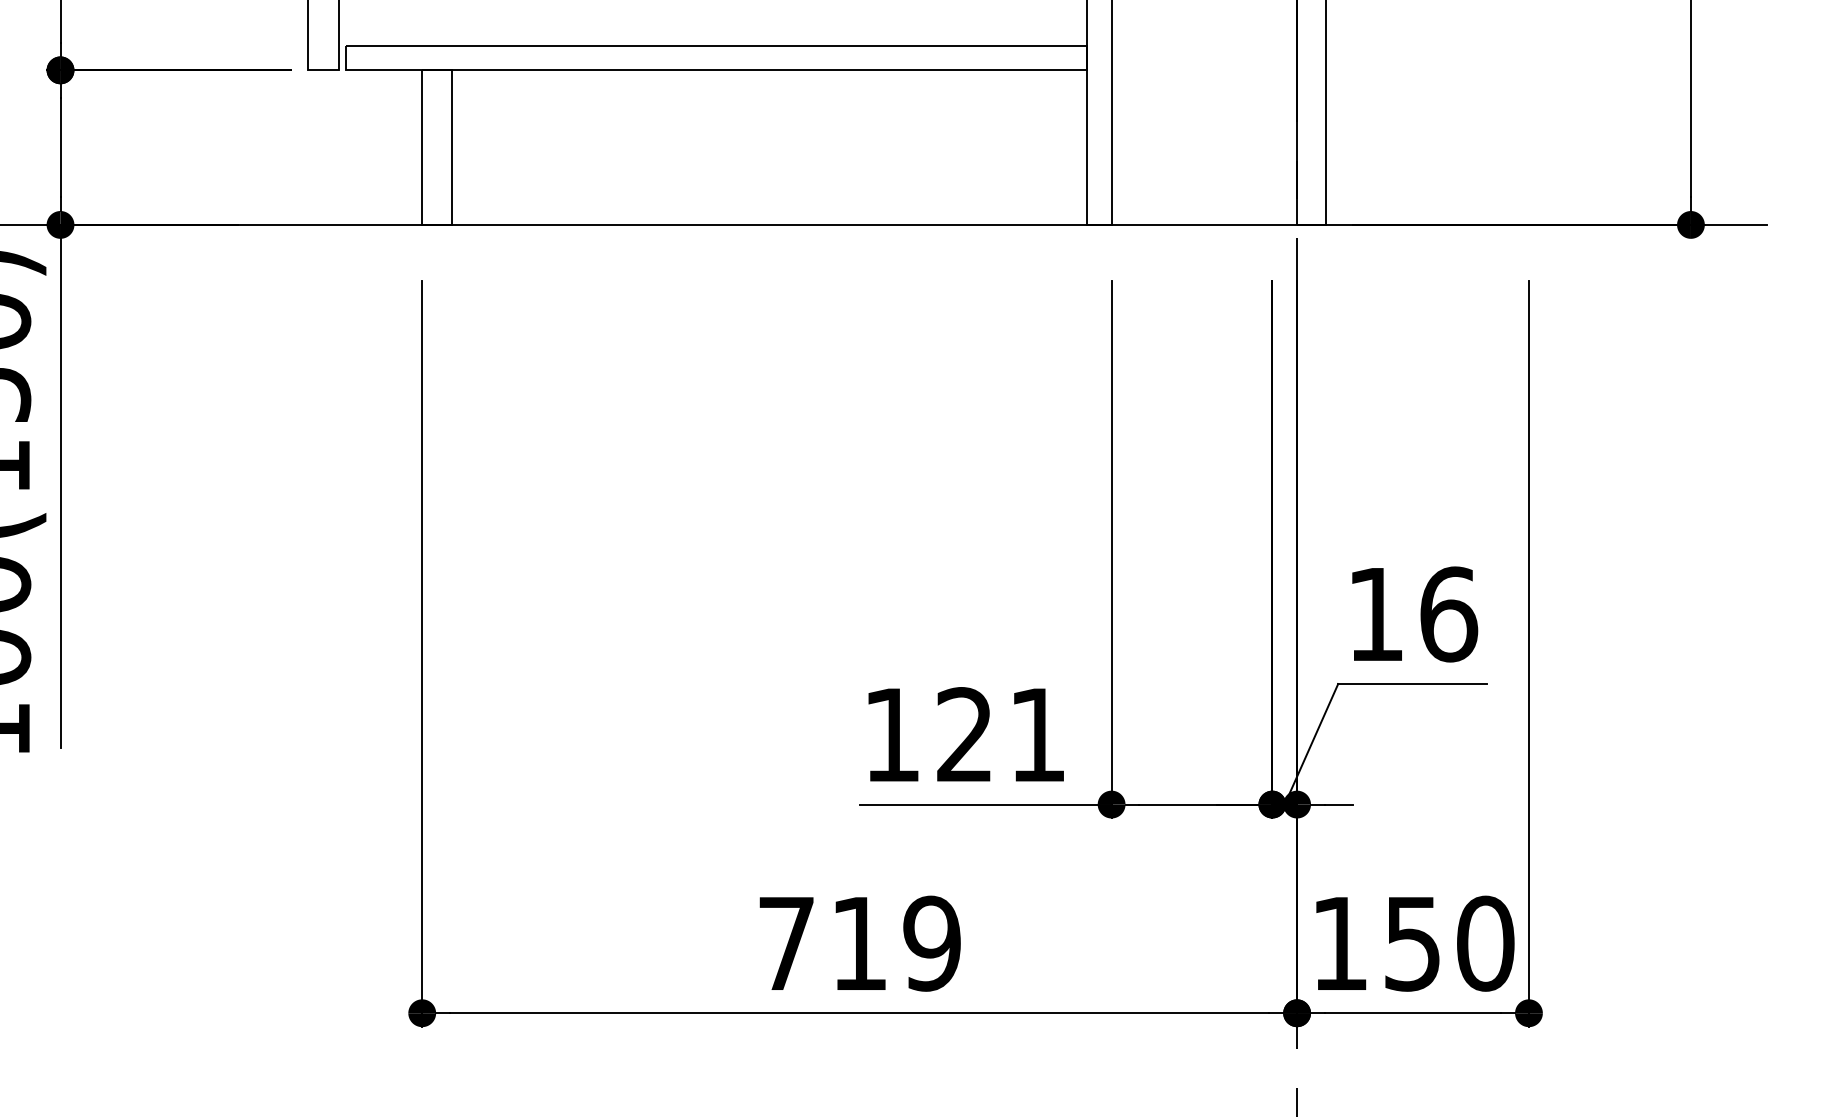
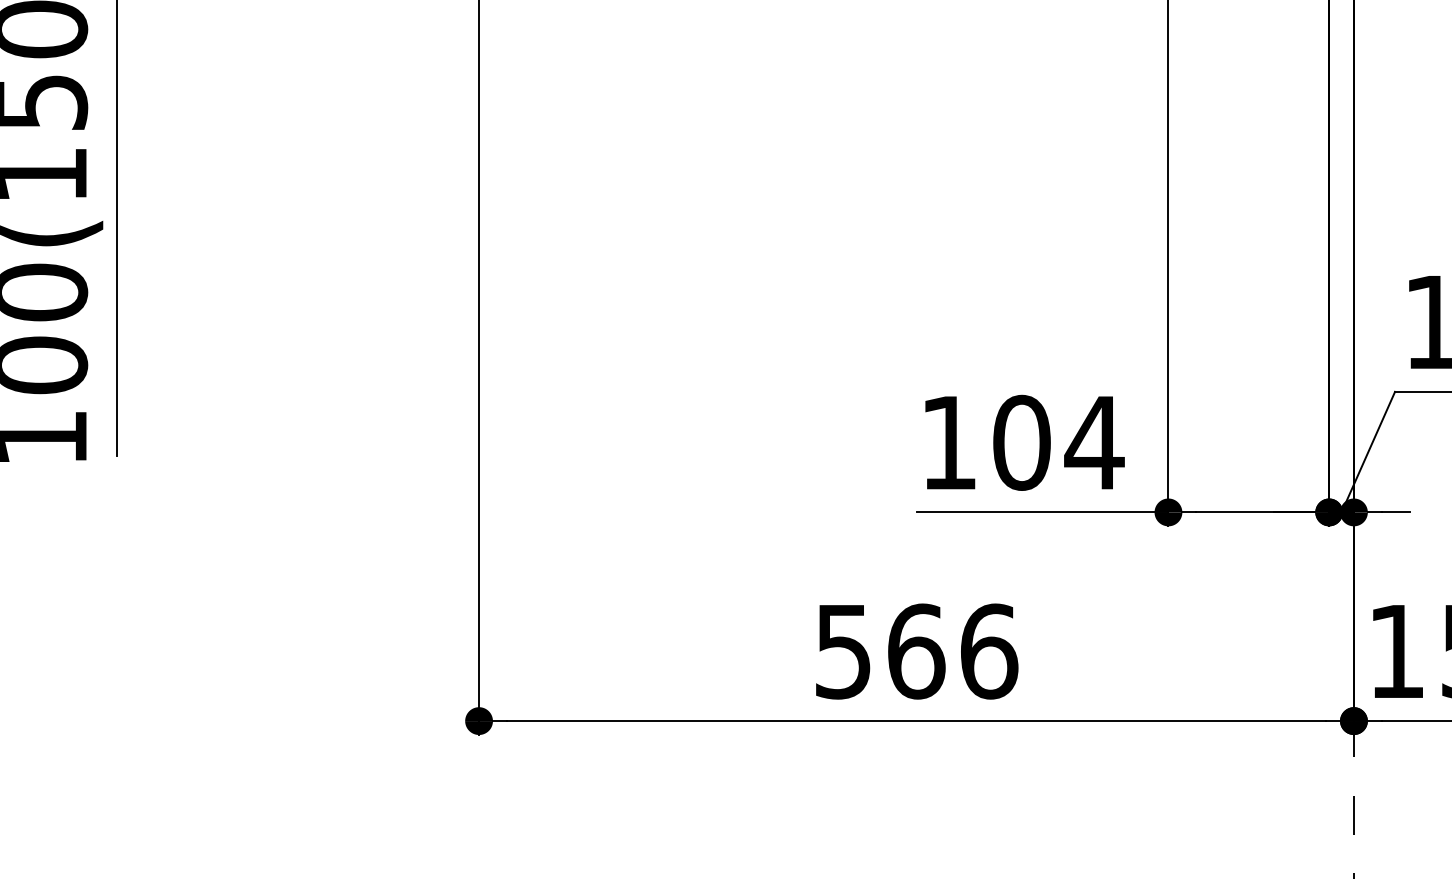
text: (1001, 735) -> (1058, 443), 121 -> 104
text: (860, 943) -> (917, 651), 719 -> 566

